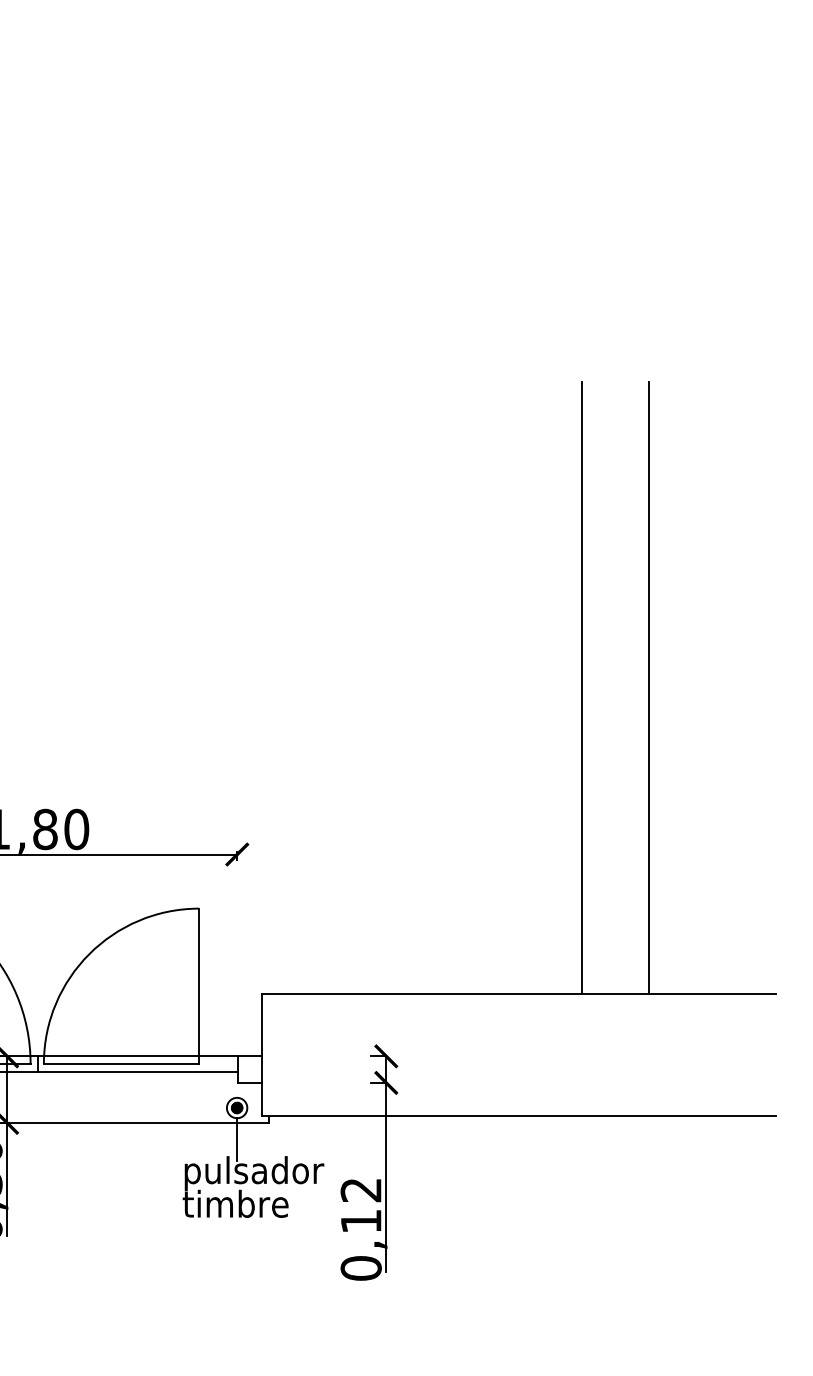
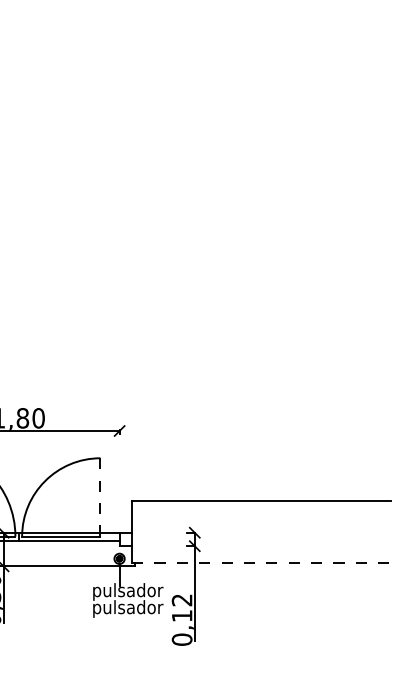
line: (581, 687) -> (293, 346), removed
line: (649, 687) -> (327, 346), removed
line: (199, 986) -> (100, 497), solid -> dashed
line: (518, 1115) -> (261, 562), solid -> dashed
text: (252, 1206) -> (127, 608), timbre -> pulsador

